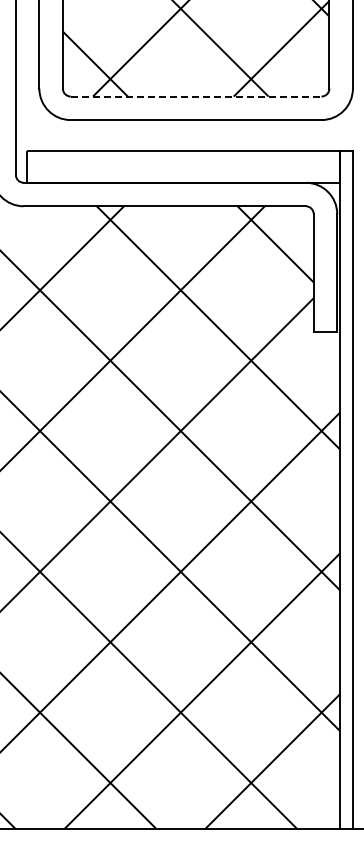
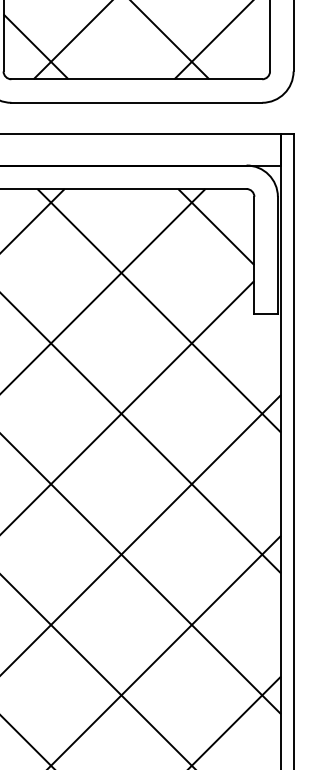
line: (196, 96) -> (137, 79), dashed -> solid

